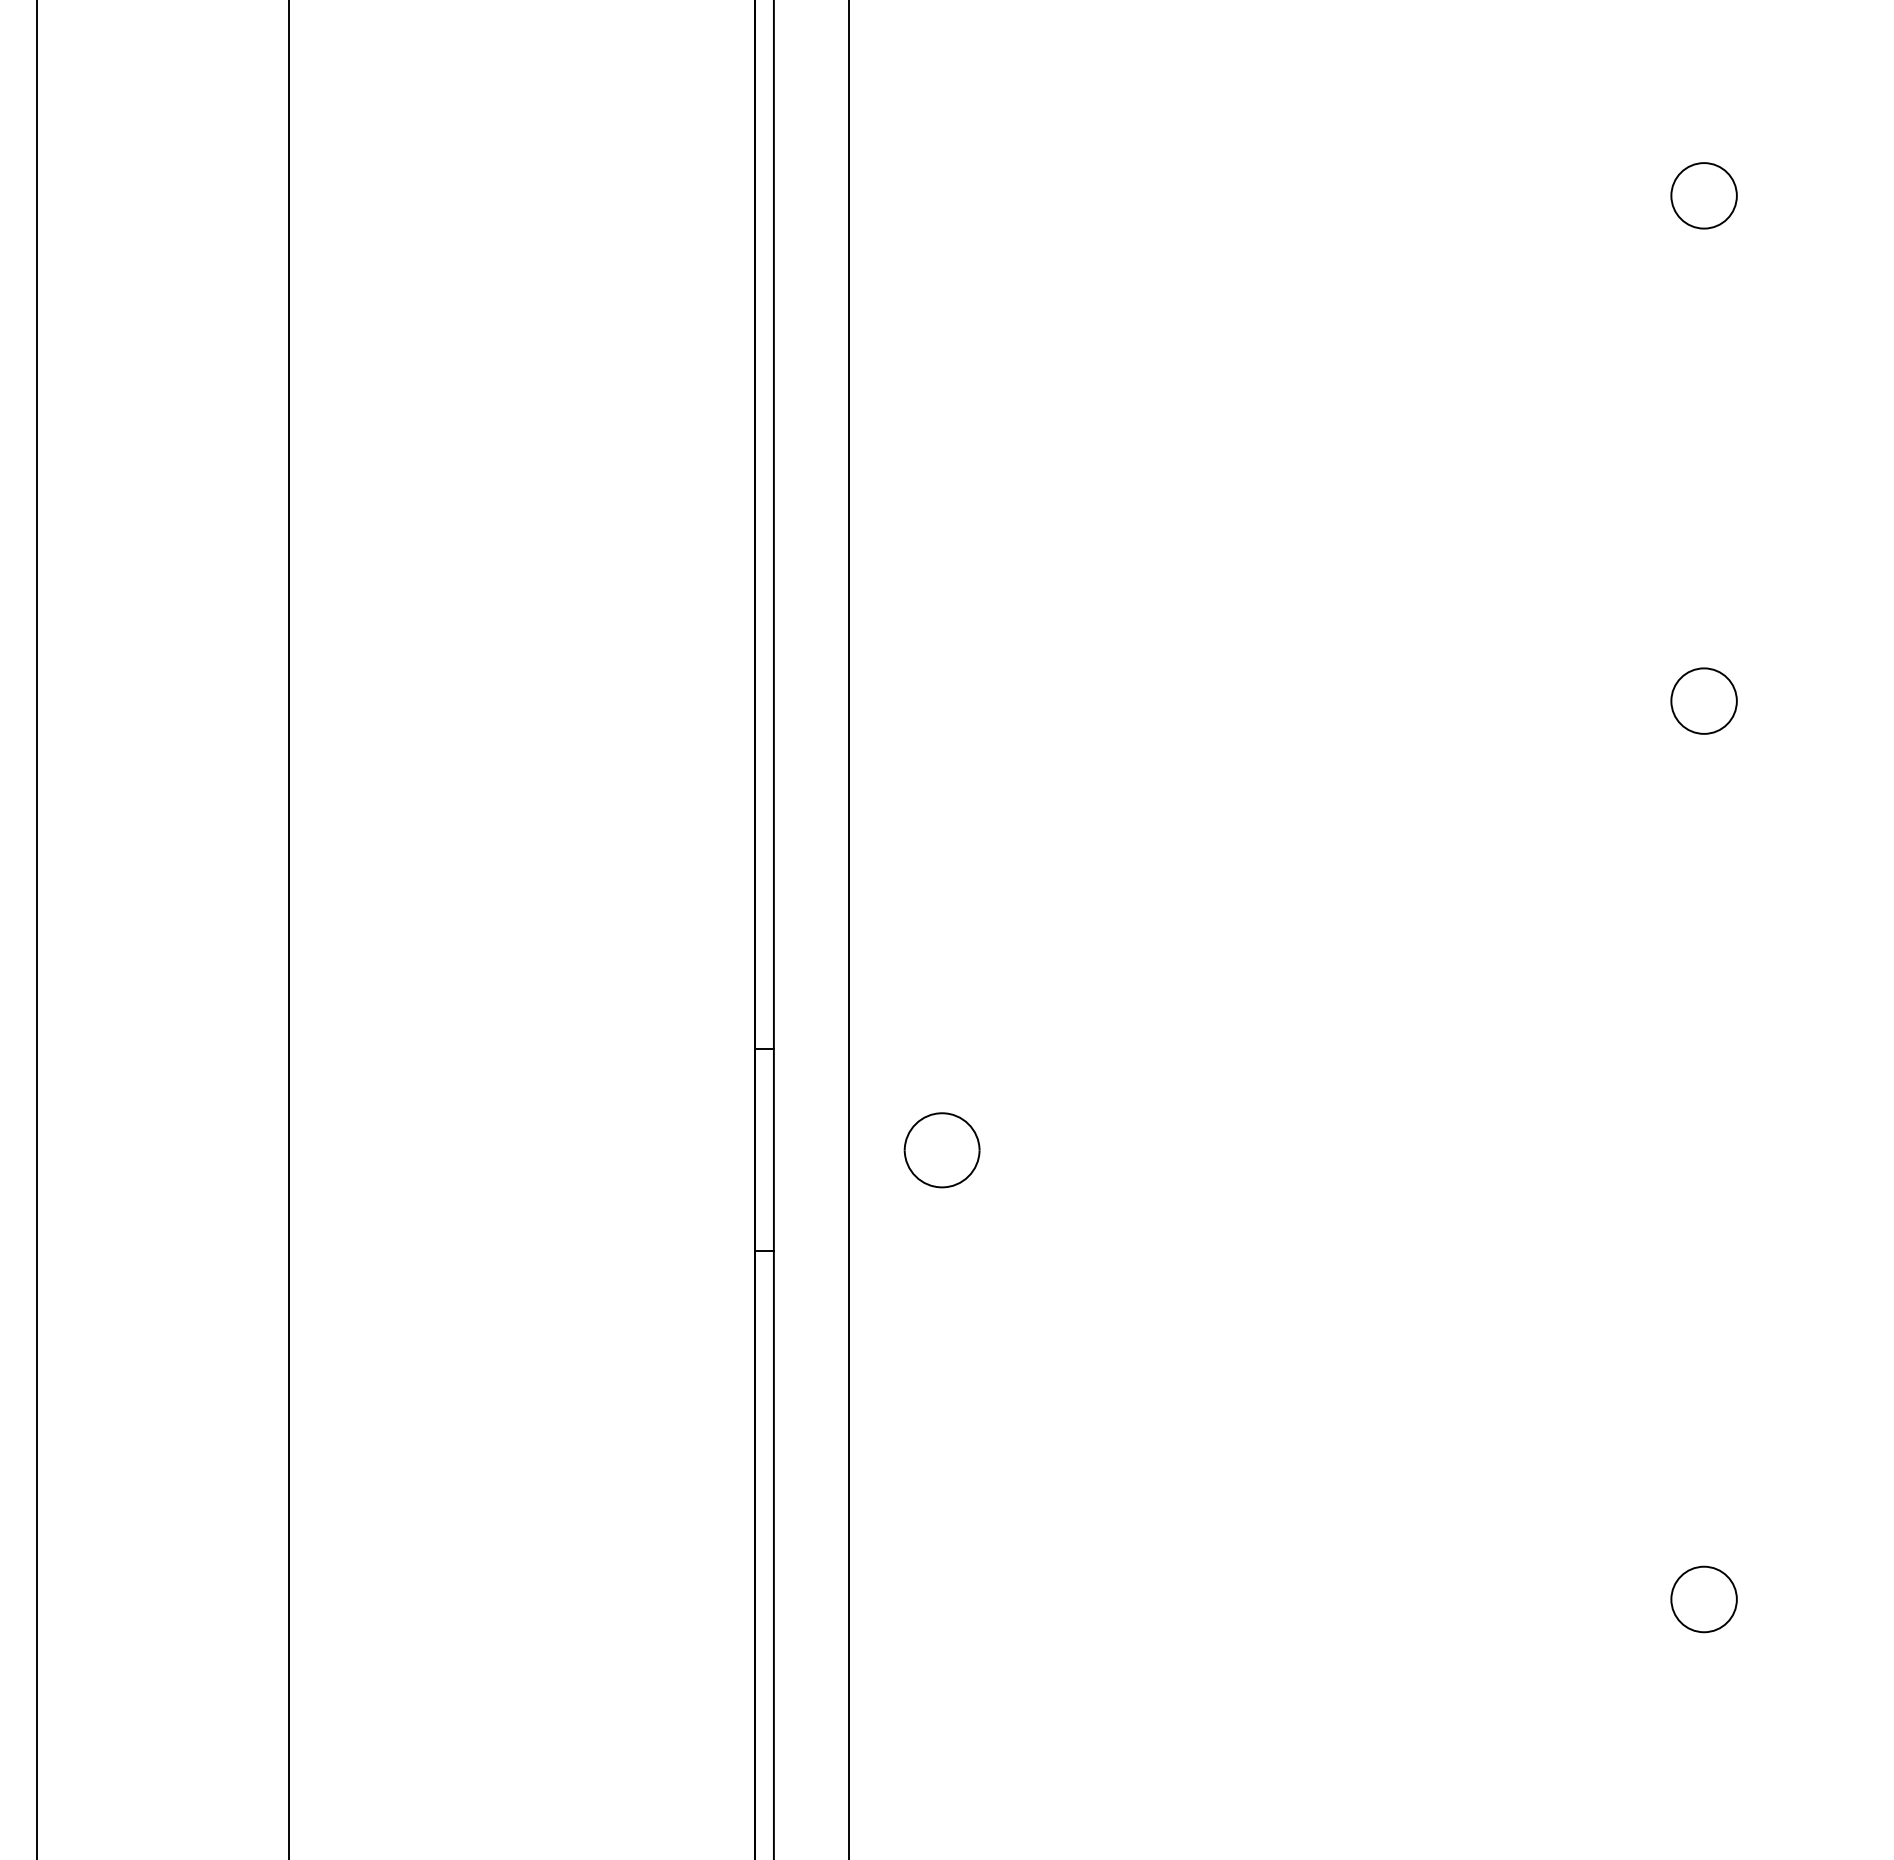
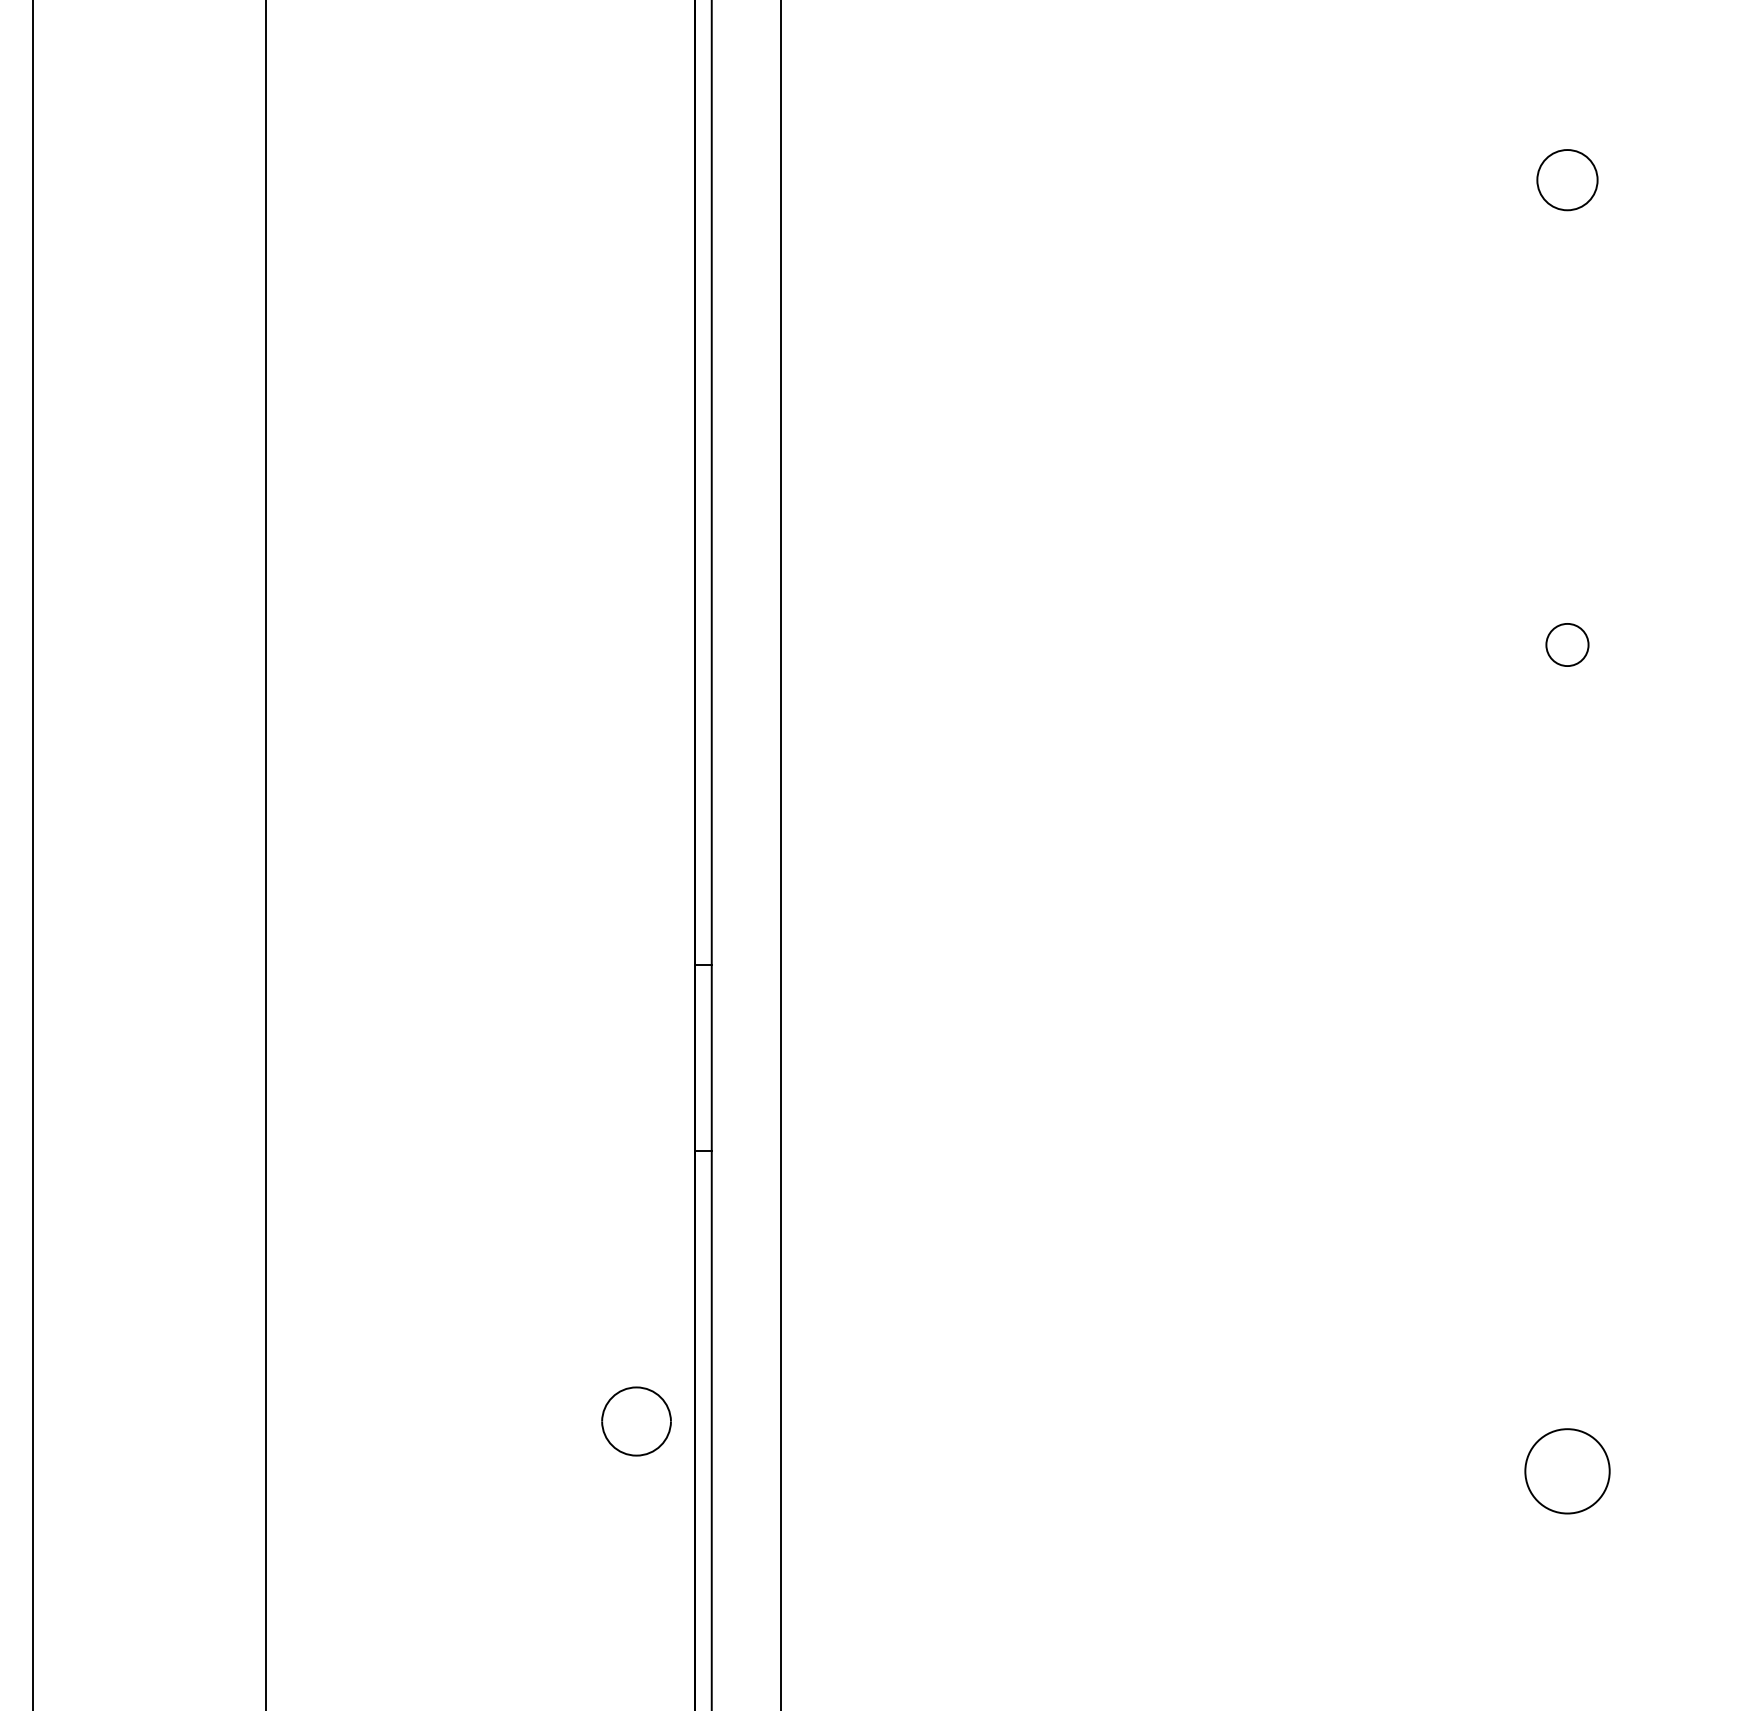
circle: (1703, 700) -> (1566, 644), size x0.7
part: (941, 1150) -> (635, 1421), moved
circle: (1703, 1599) -> (1566, 1471), size x1.4

